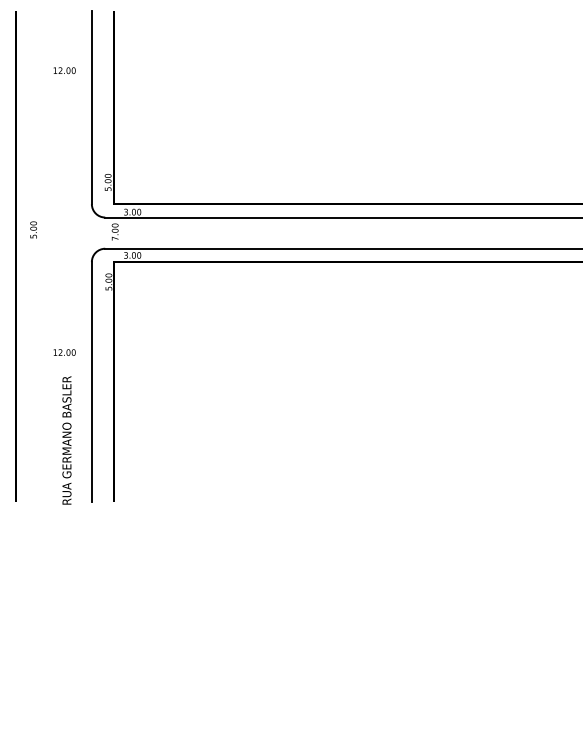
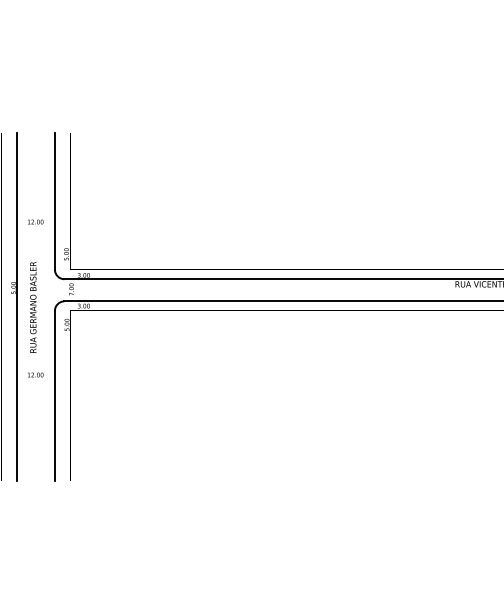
text: (64, 69) -> (35, 221), moved
line: (39, 255) -> (17, 306), added
text: (67, 440) -> (33, 307), moved

